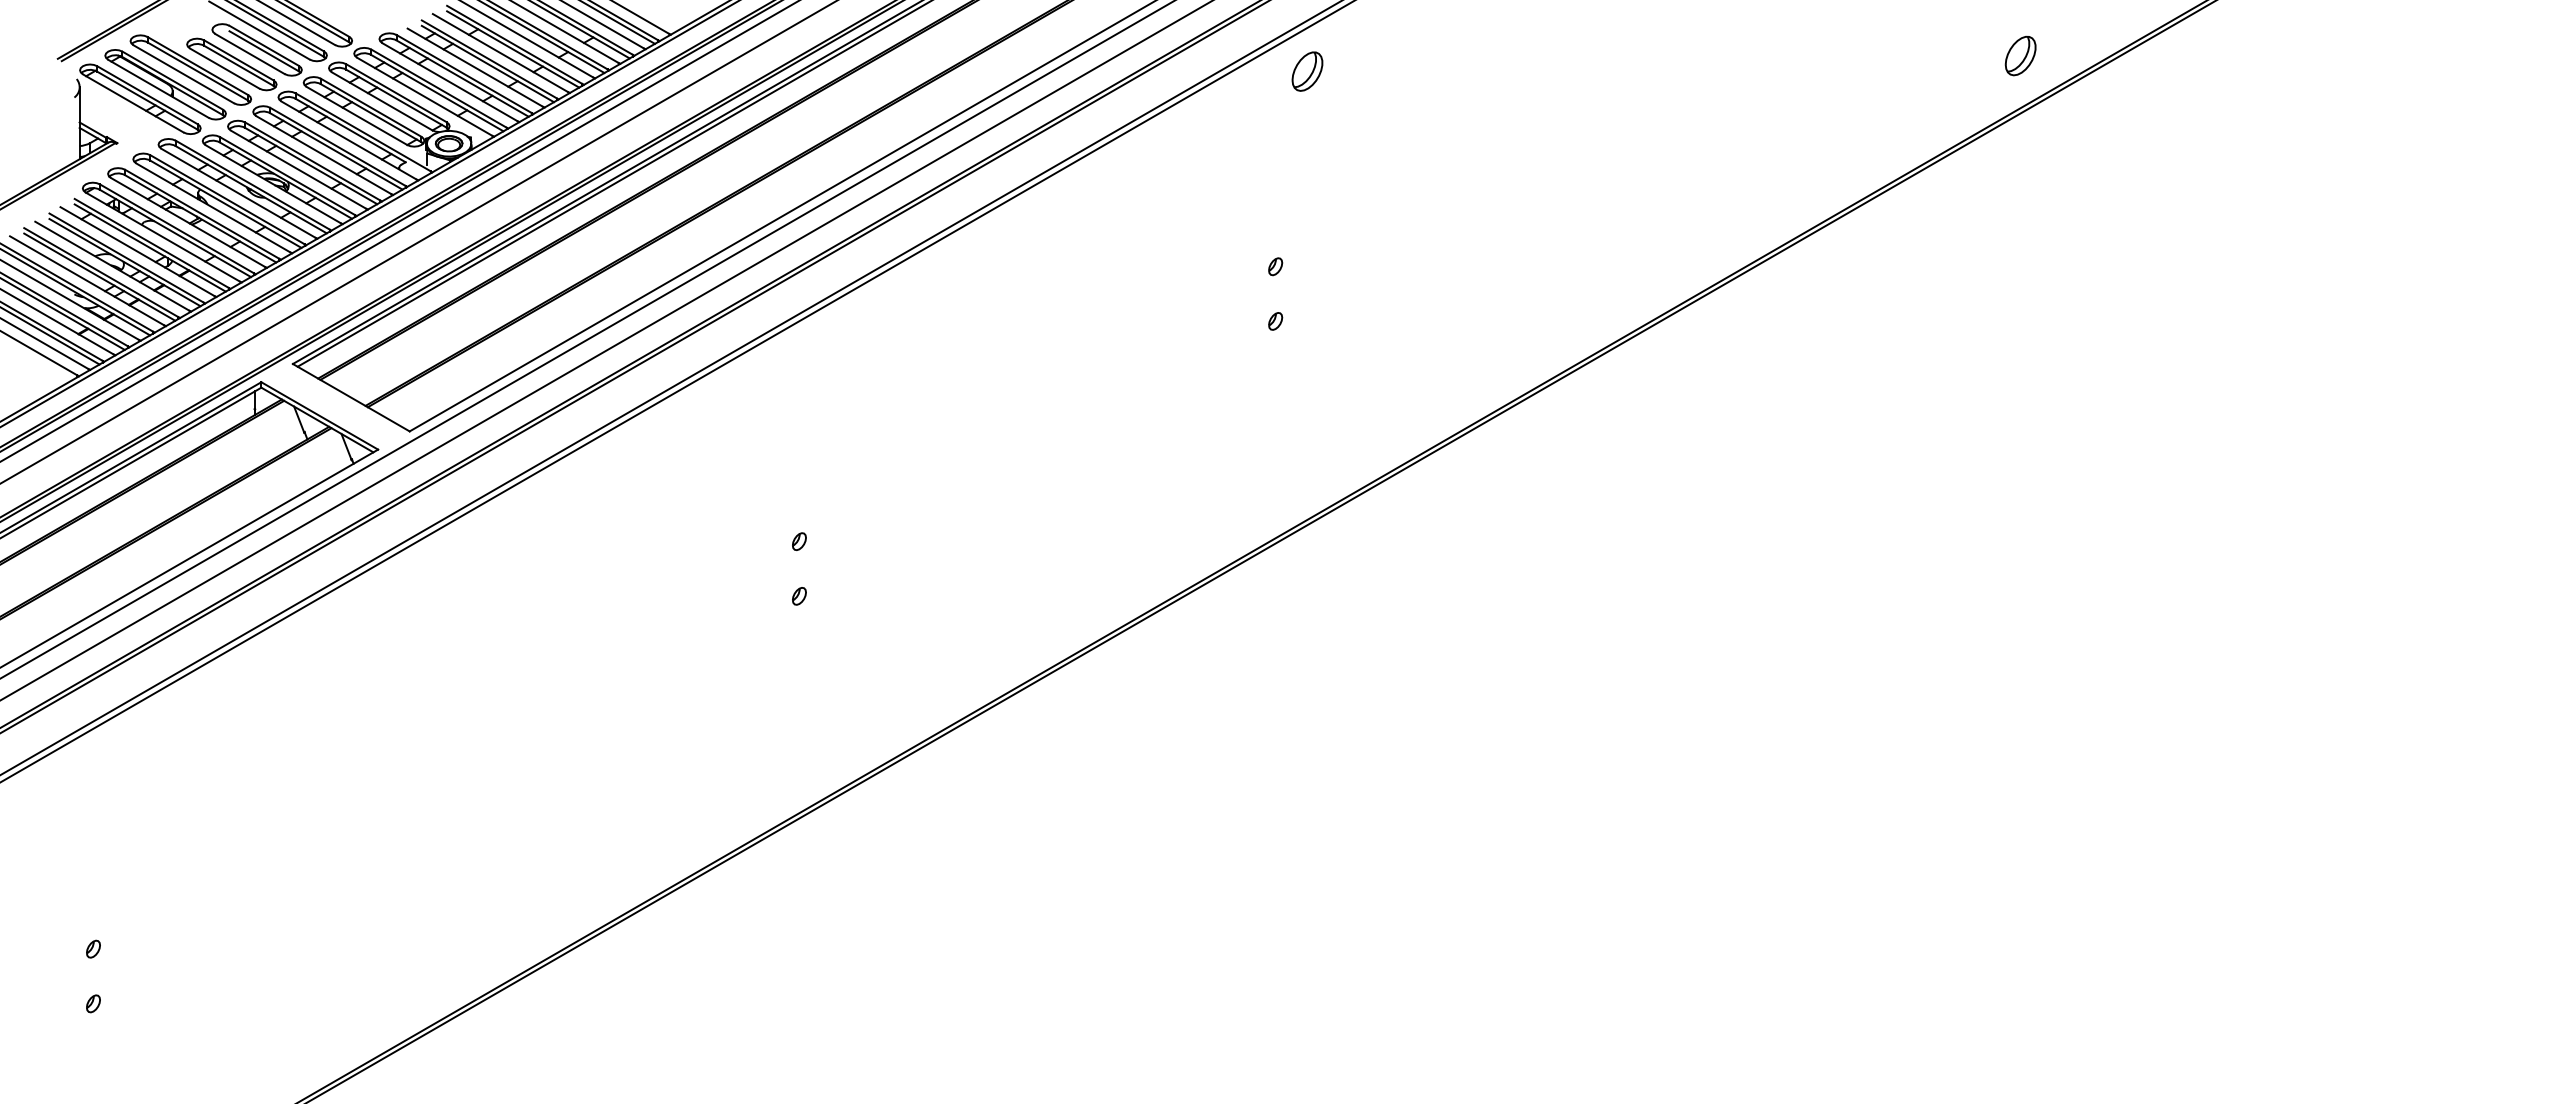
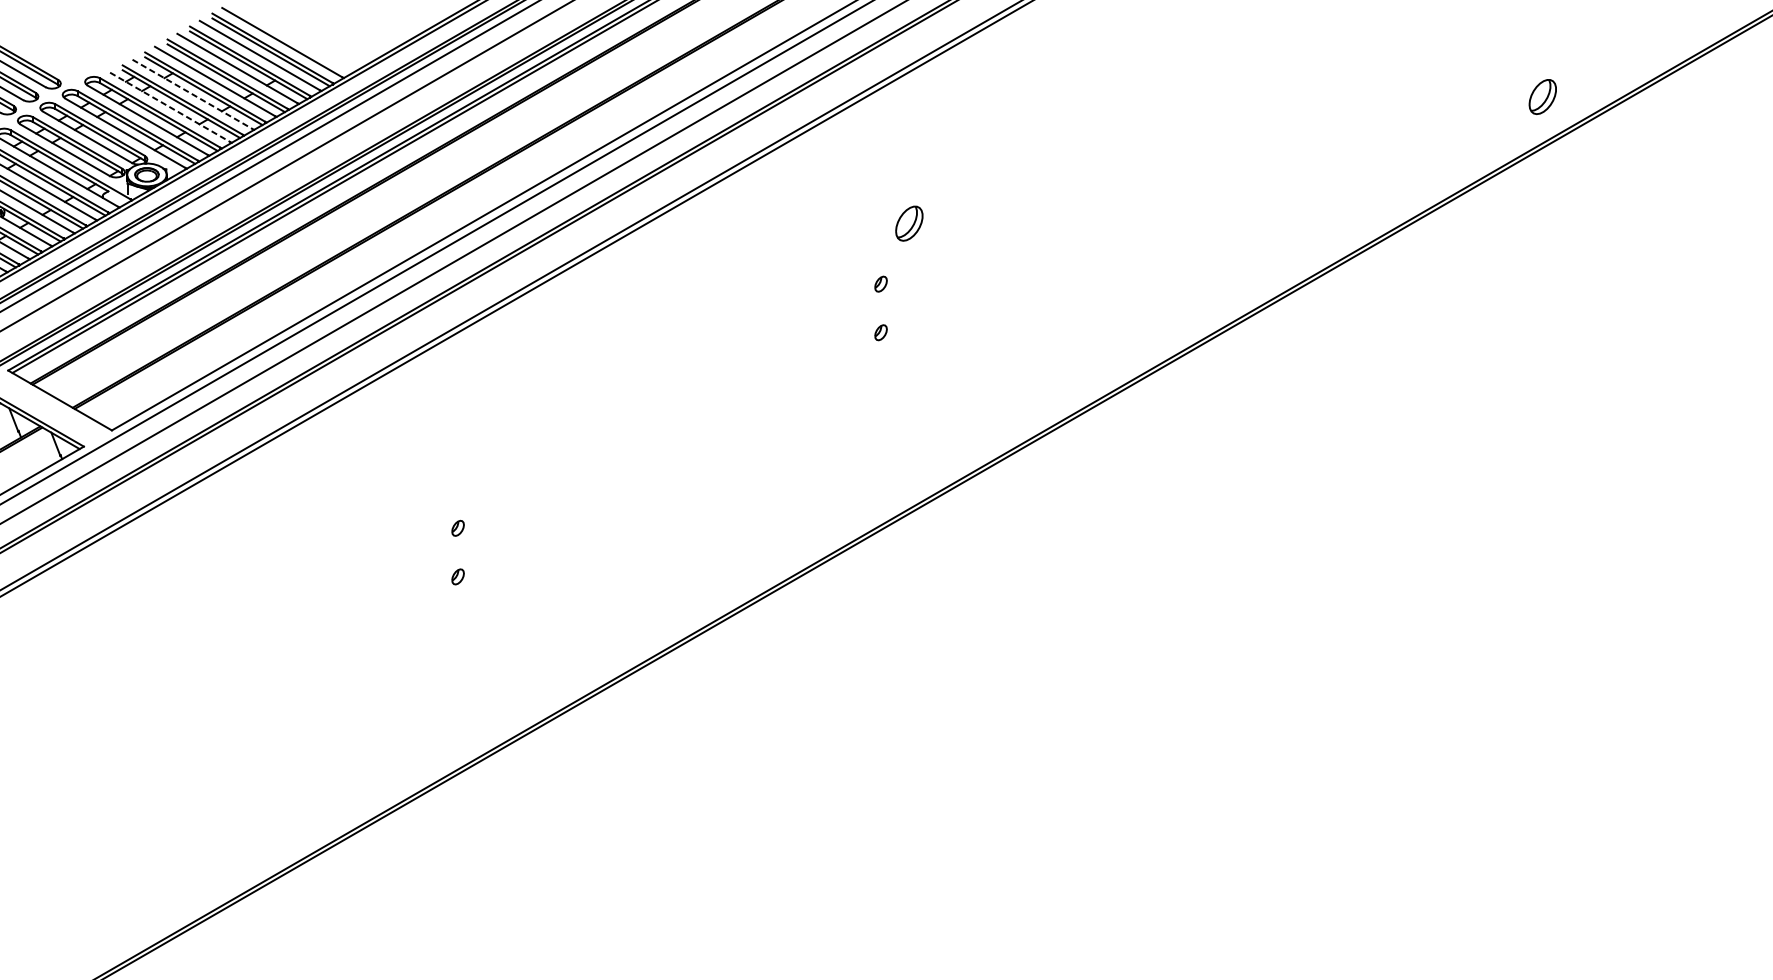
line: (500, 53) -> (192, 94), solid -> dashed
line: (475, 67) -> (170, 107), solid -> dashed
part: (1307, 71) -> (909, 223), moved

